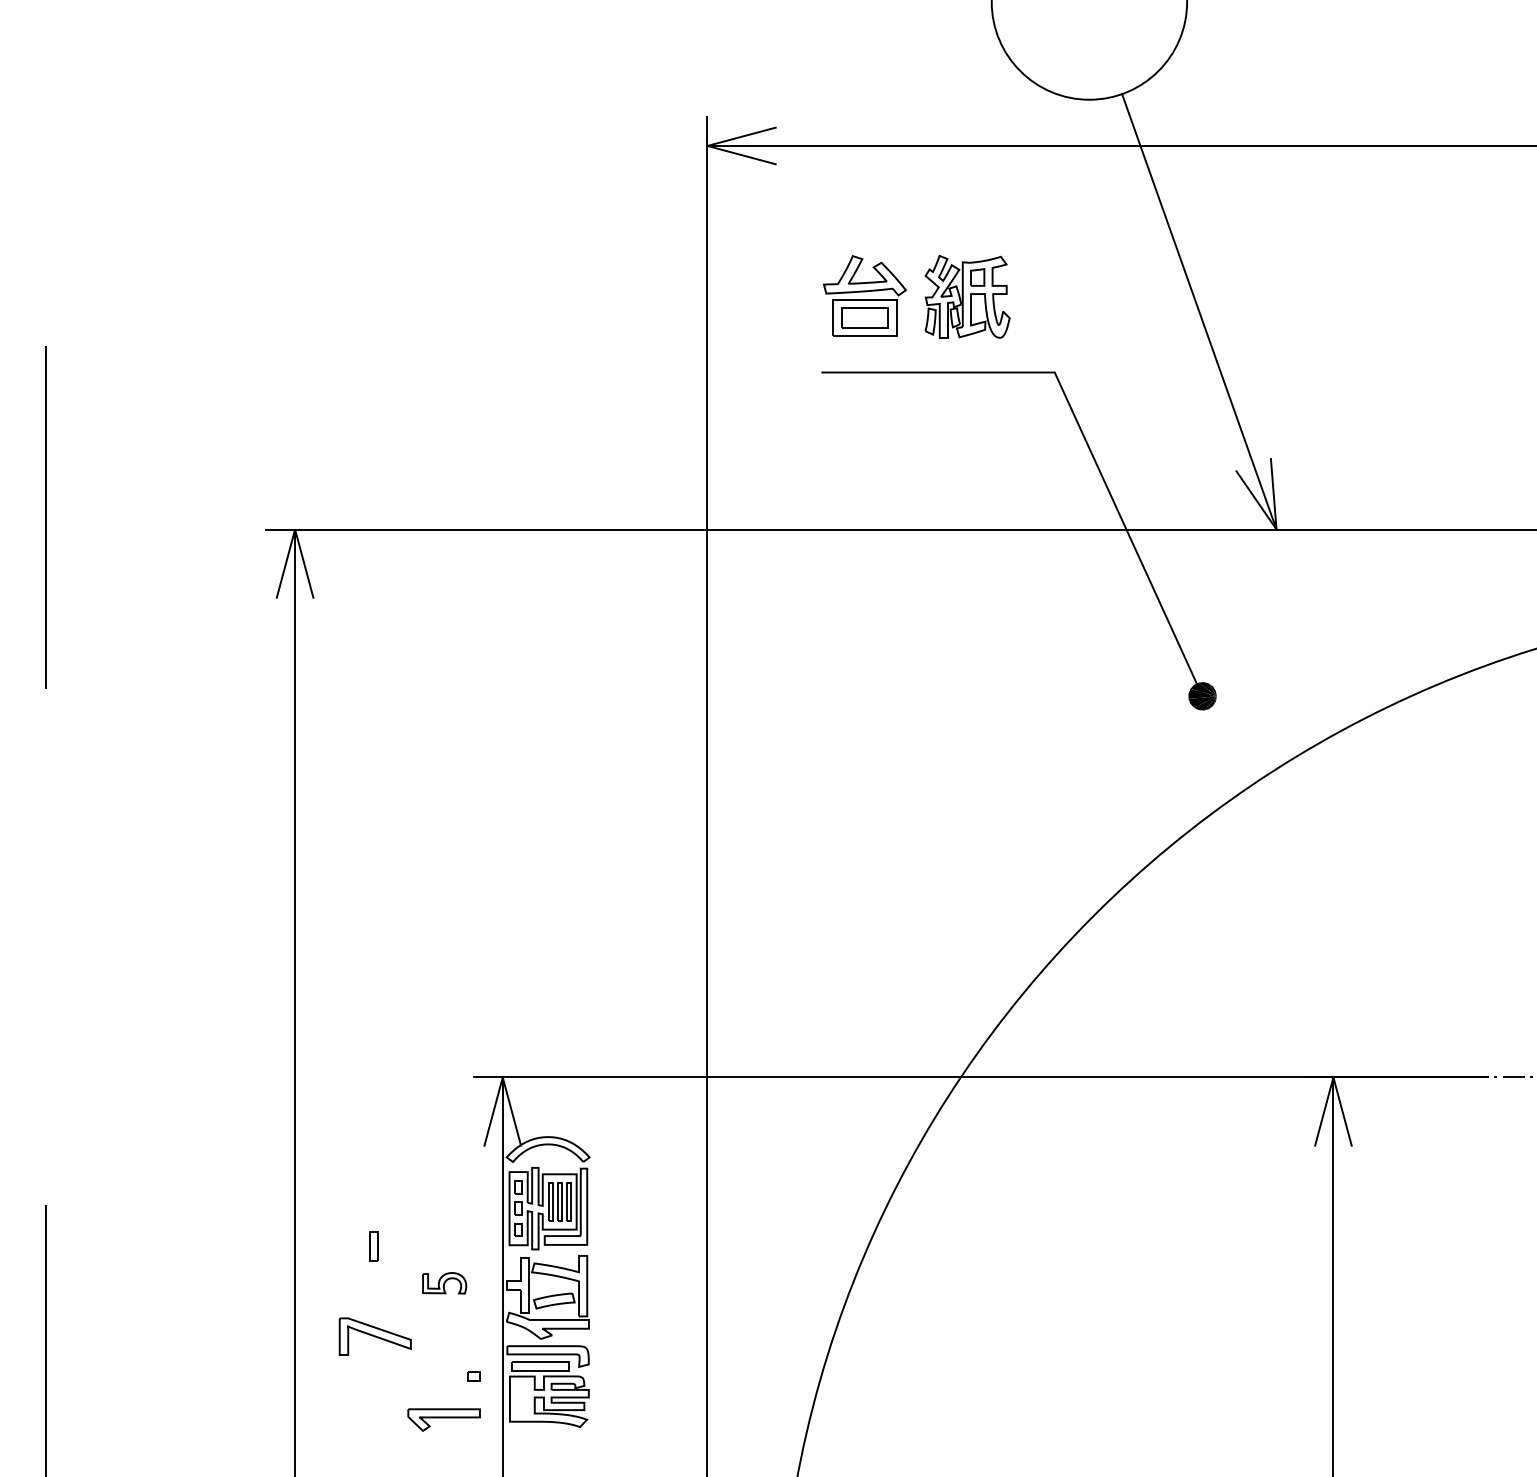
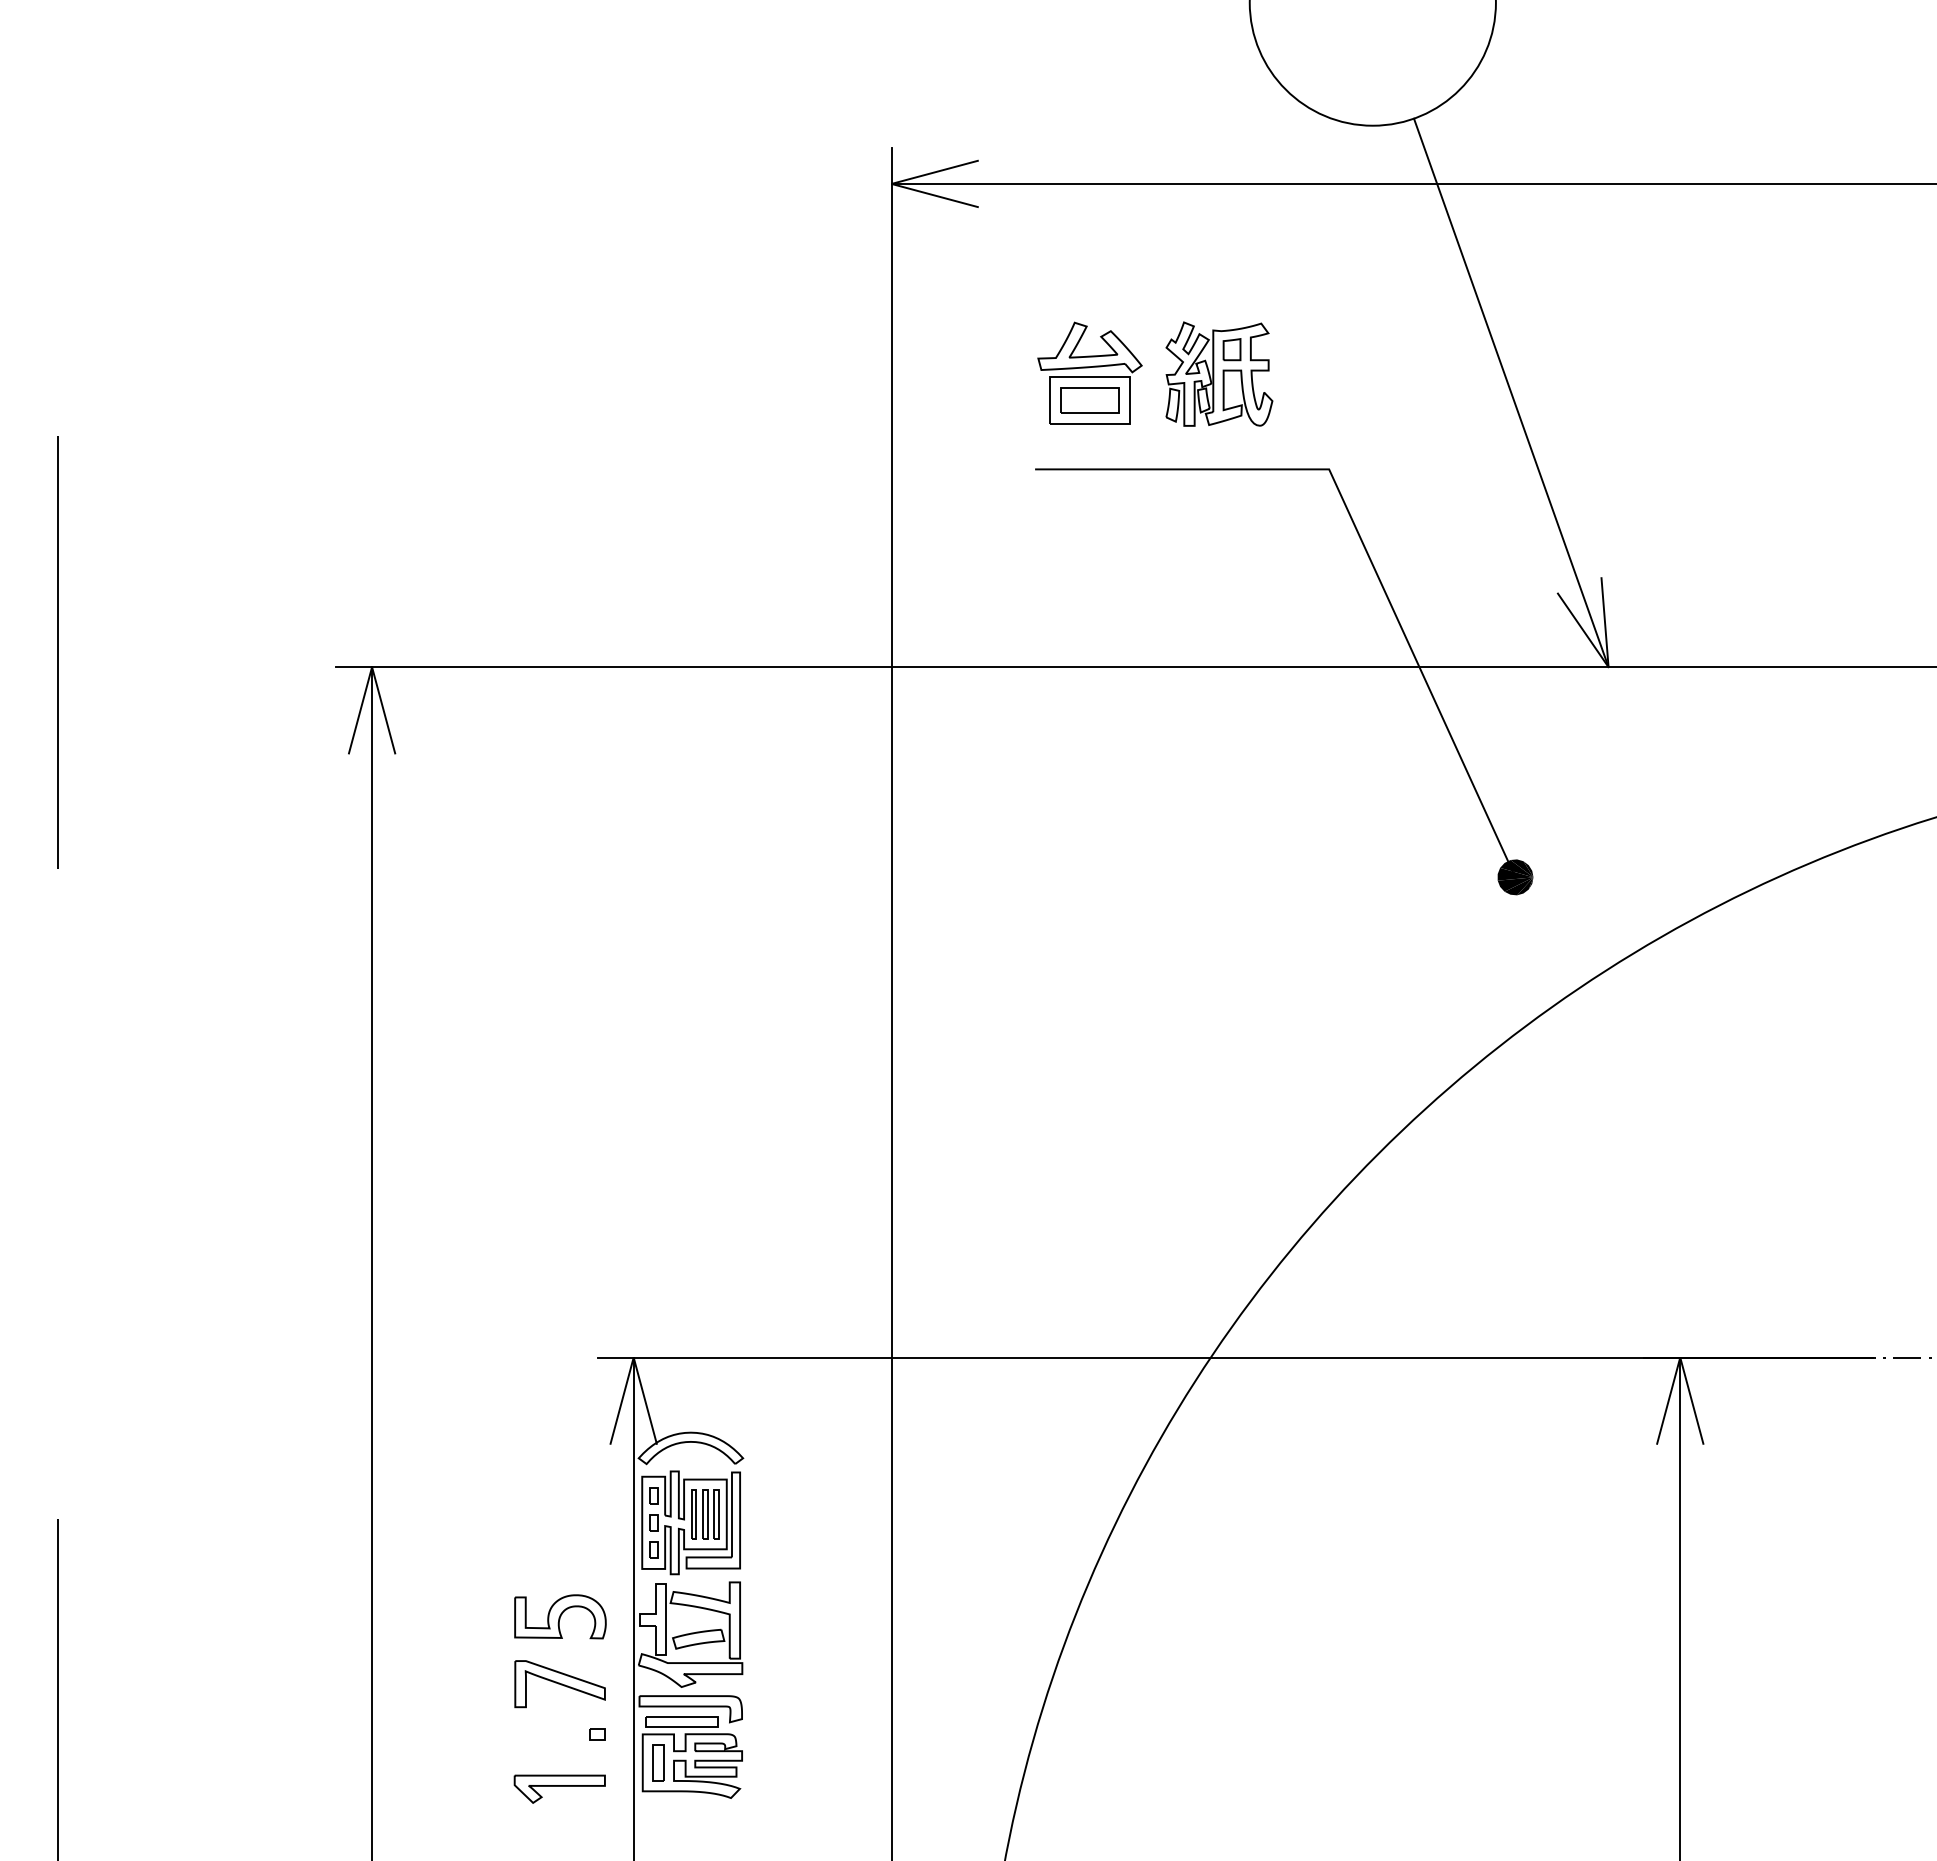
part: (374, 1246) -> (658, 1762), moved
part: (444, 1282) -> (560, 1616), size x1.67
part: (374, 1336) -> (559, 1684), moved

